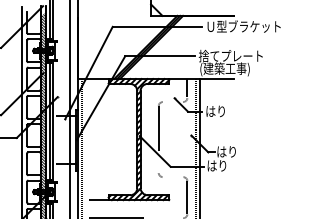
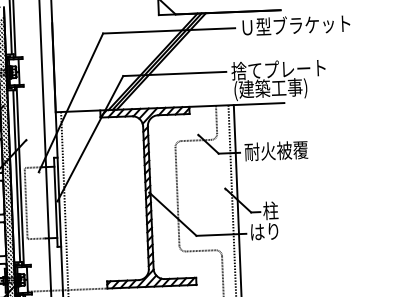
text: (226, 111) -> (275, 151), はり -> 耐火被覆
text: (225, 151) -> (276, 210), はり -> 柱

